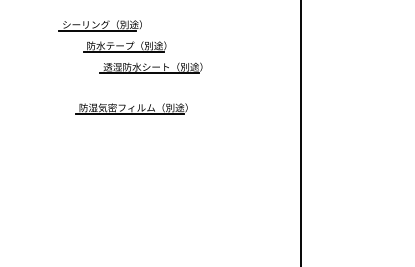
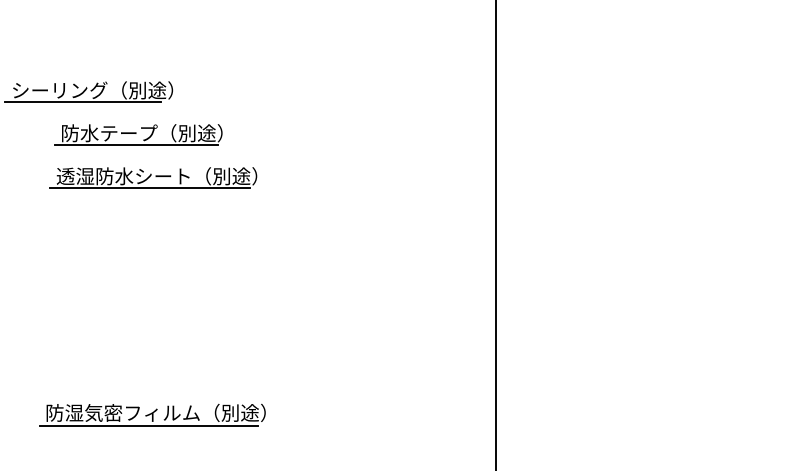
part: (150, 67) -> (151, 177), moved
part: (131, 108) -> (151, 414), moved

